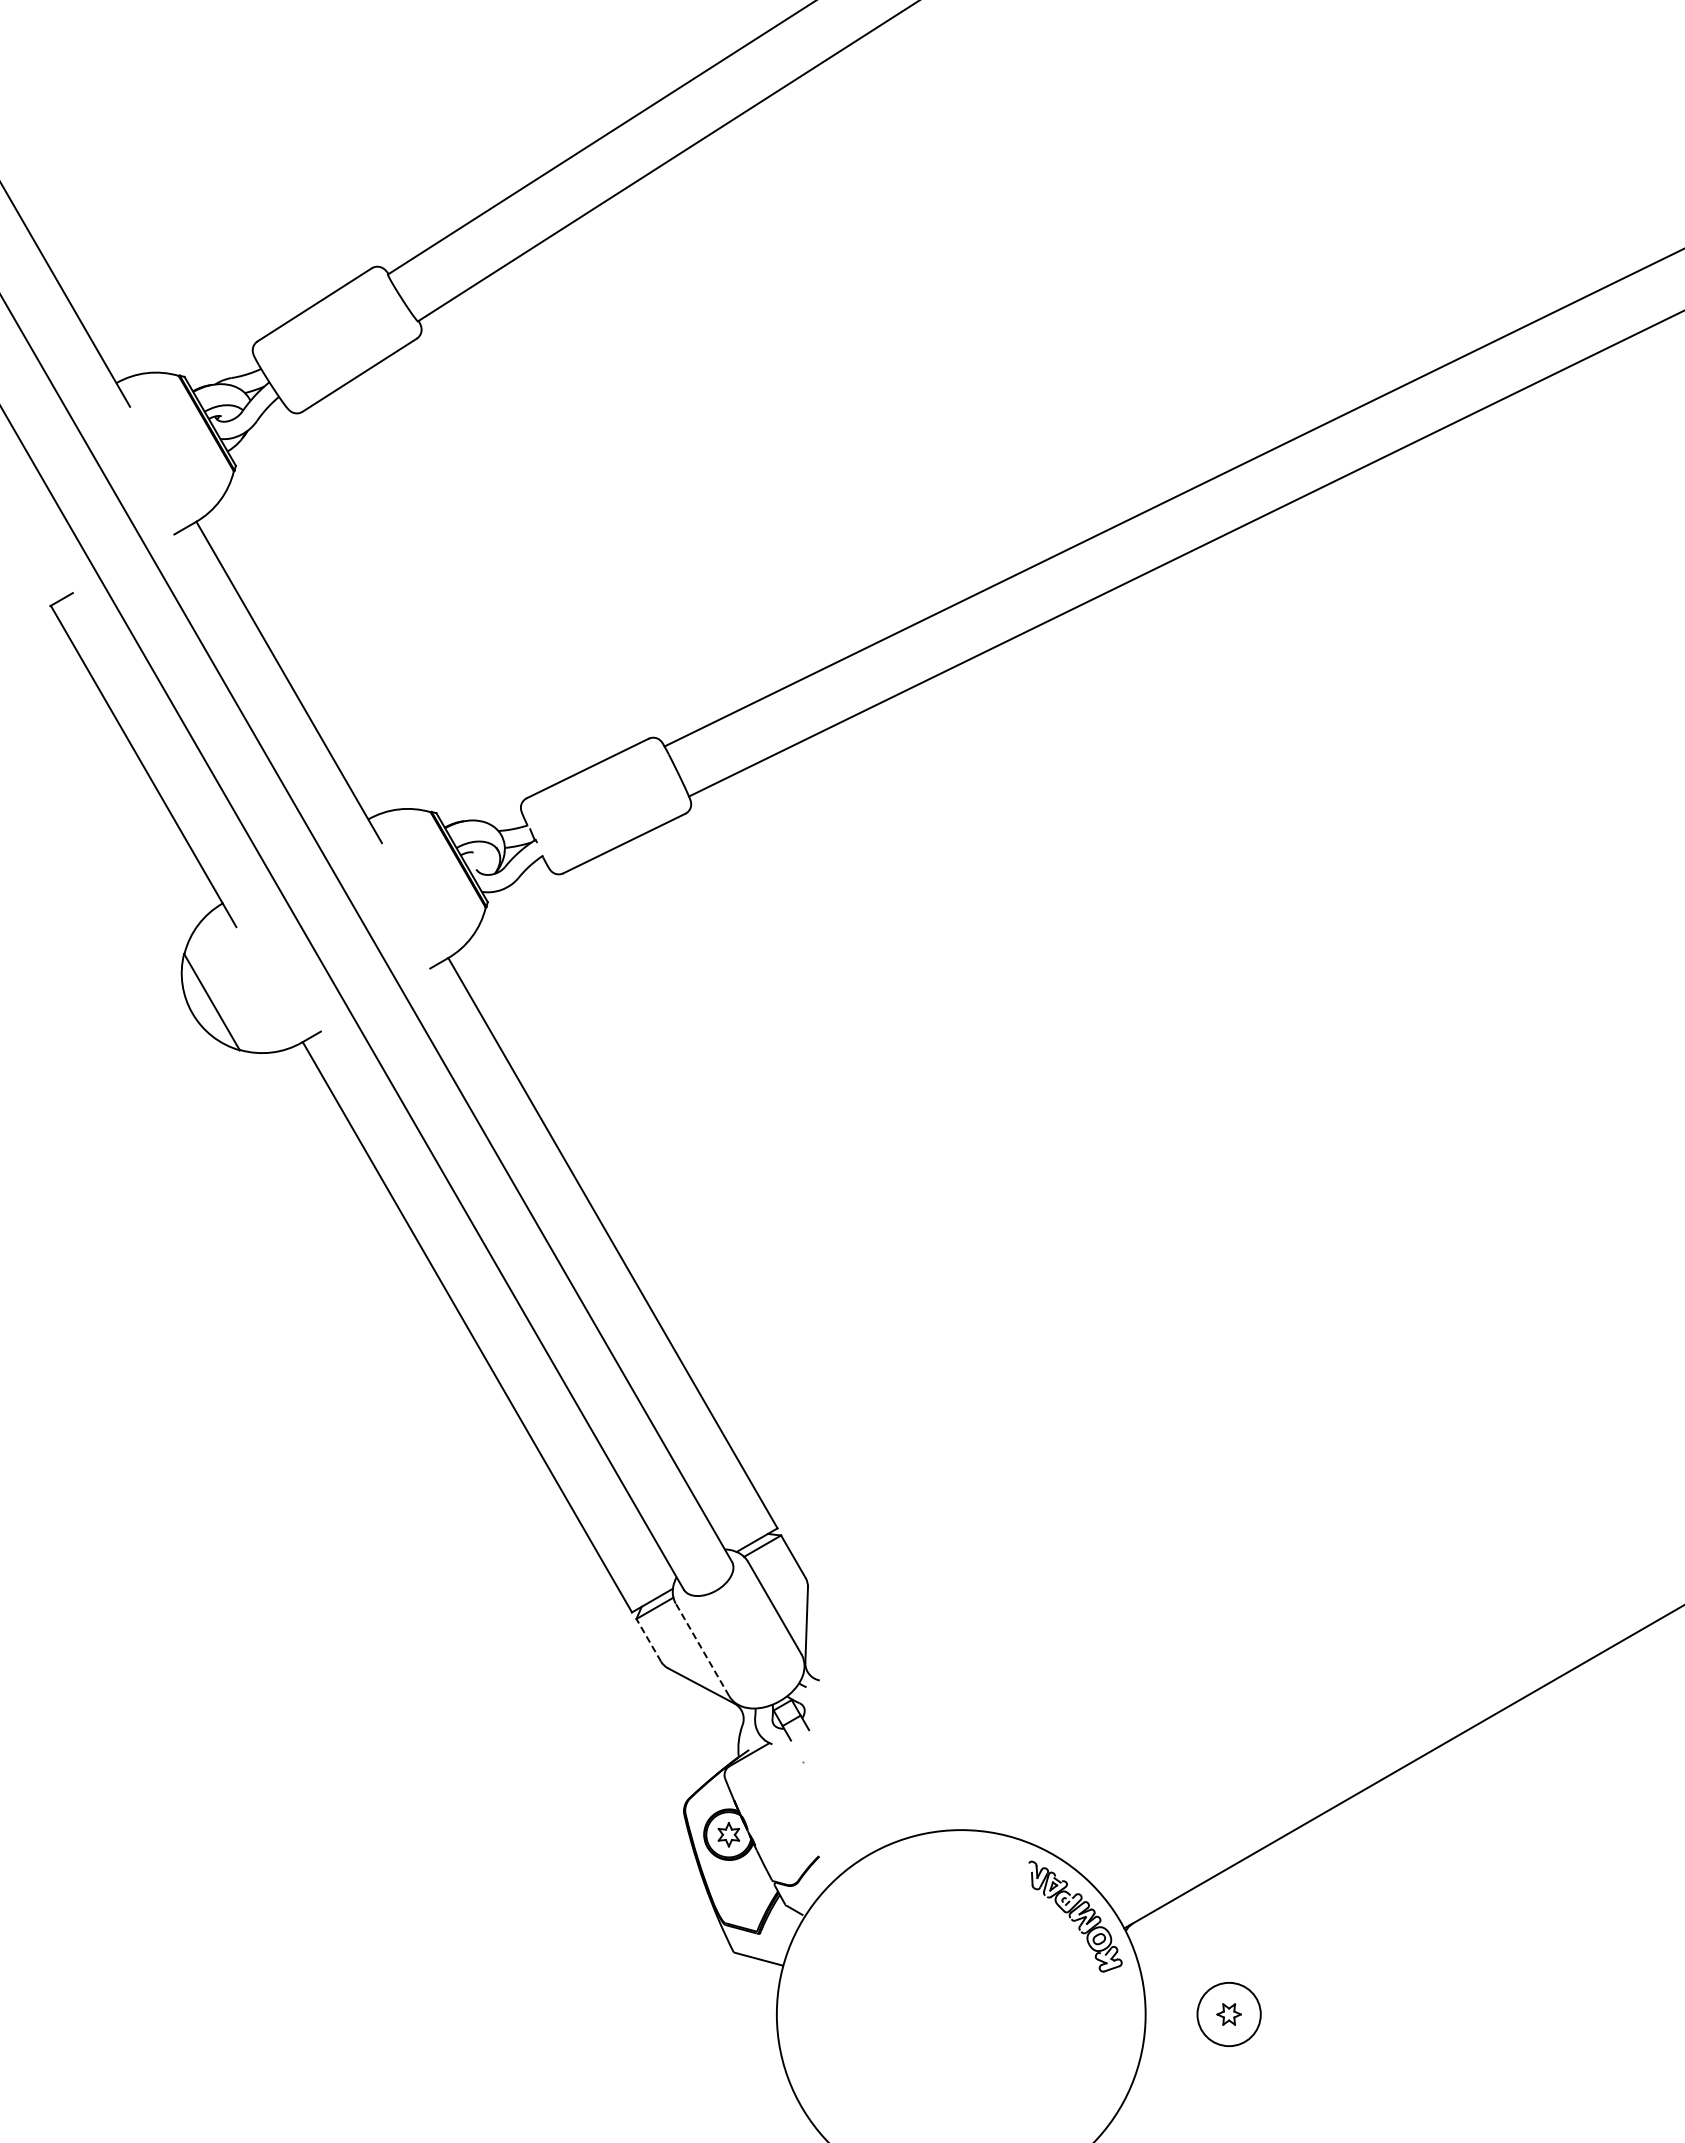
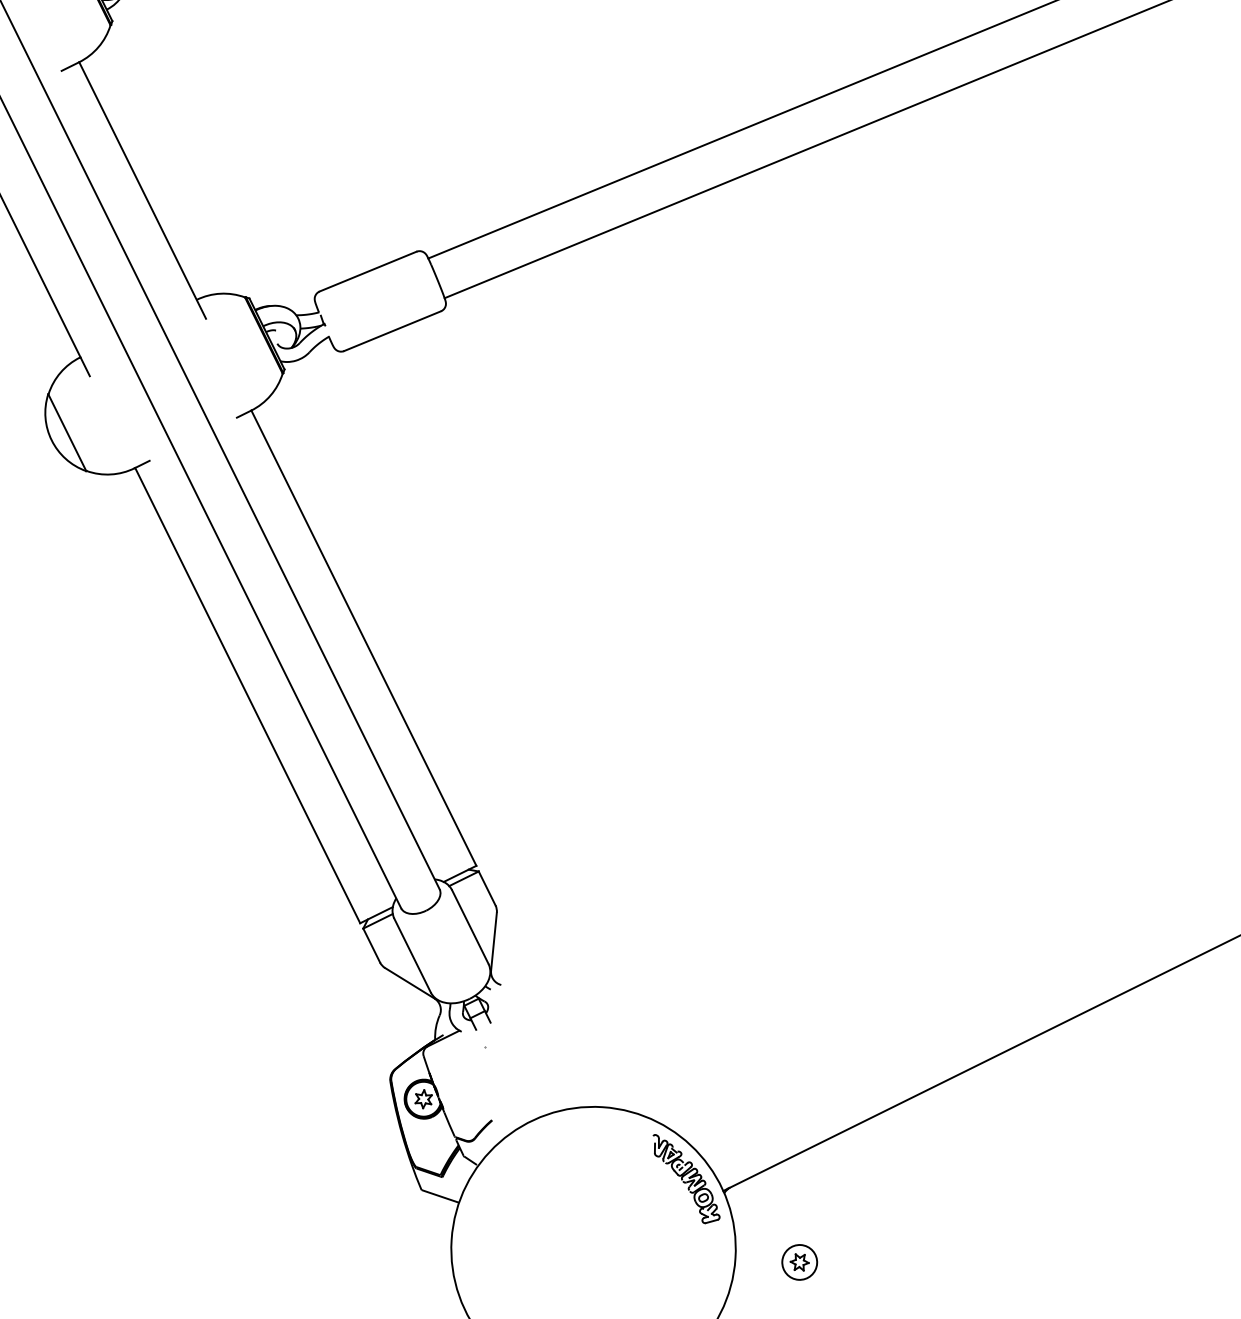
line: (648, 1640) -> (371, 945), dashed -> solid
line: (702, 1649) -> (412, 955), dashed -> solid
circle: (1228, 2014) -> (799, 1262), size x0.71

